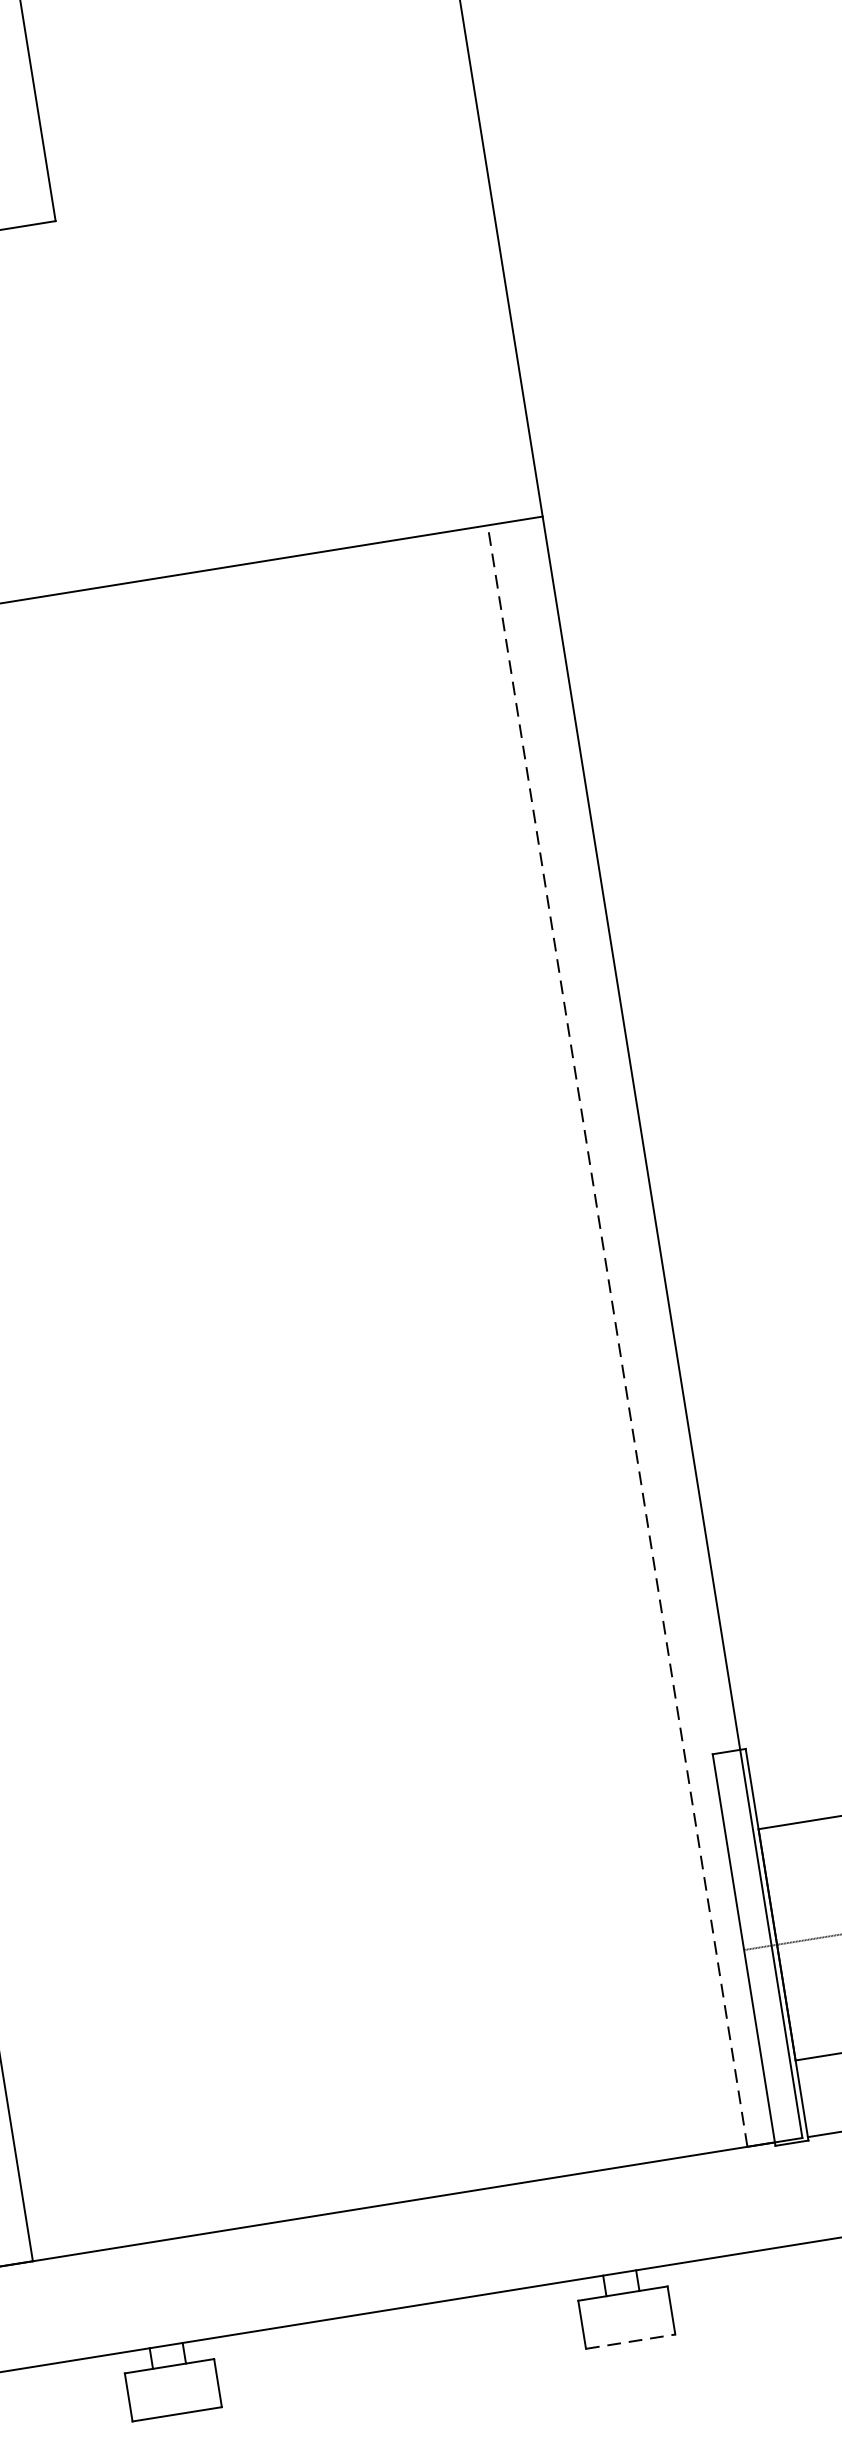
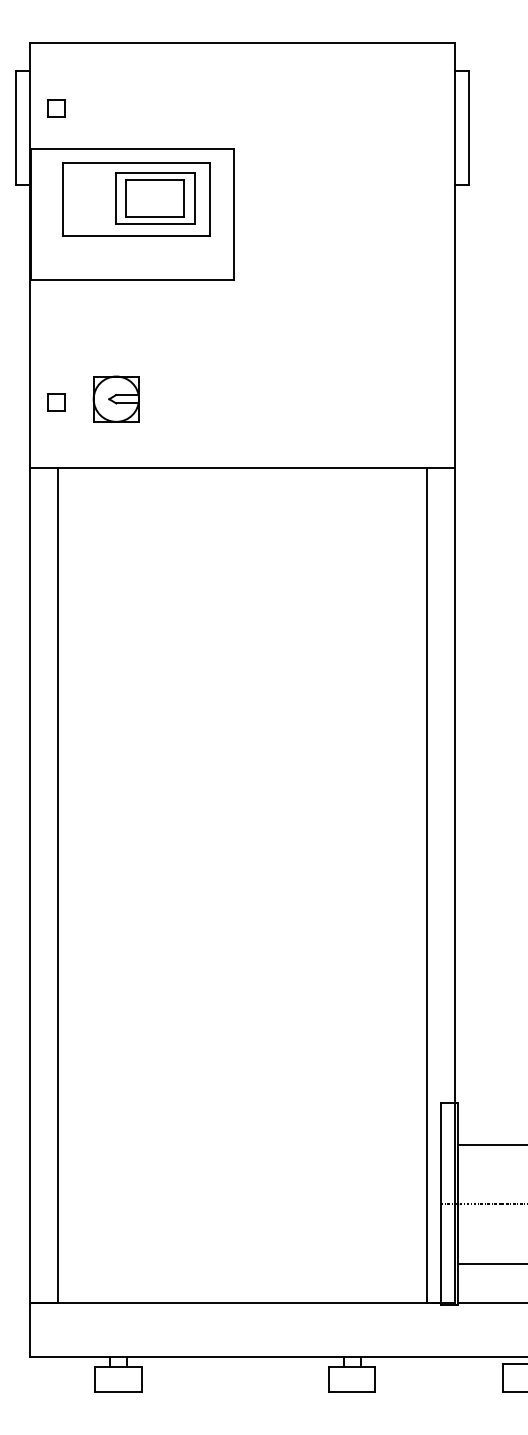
line: (617, 1335) -> (426, 885), dashed -> solid
line: (631, 2340) -> (352, 1391), dashed -> solid

